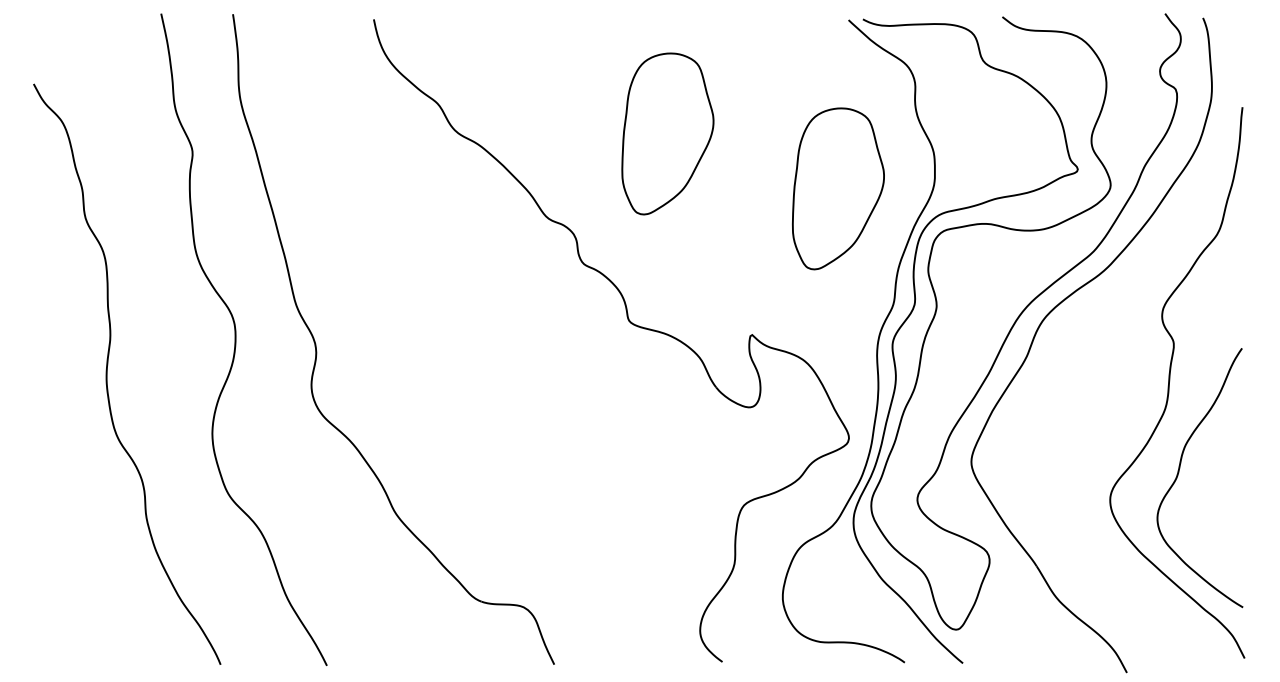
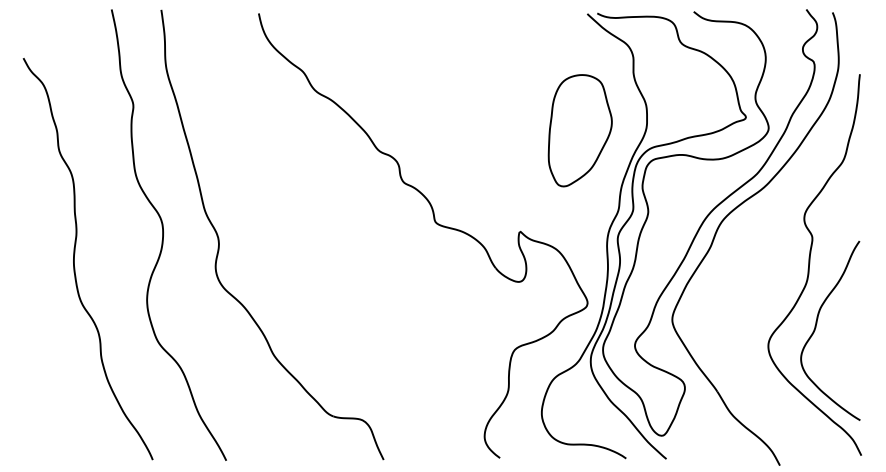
part: (666, 133) -> (461, 92), removed

